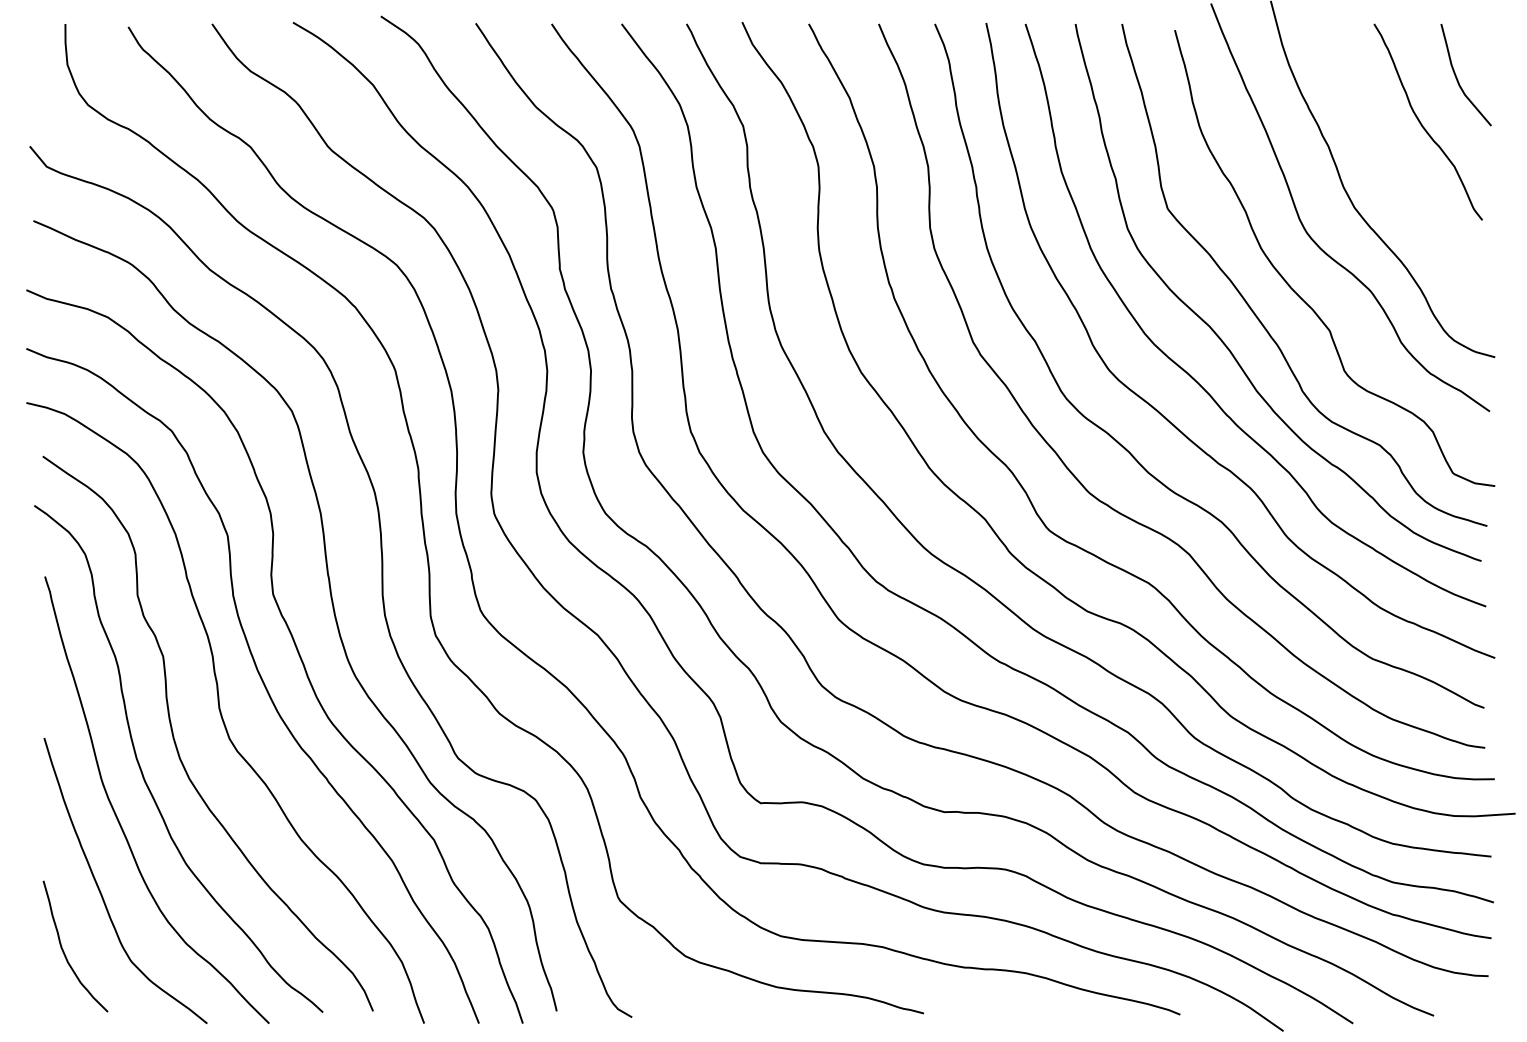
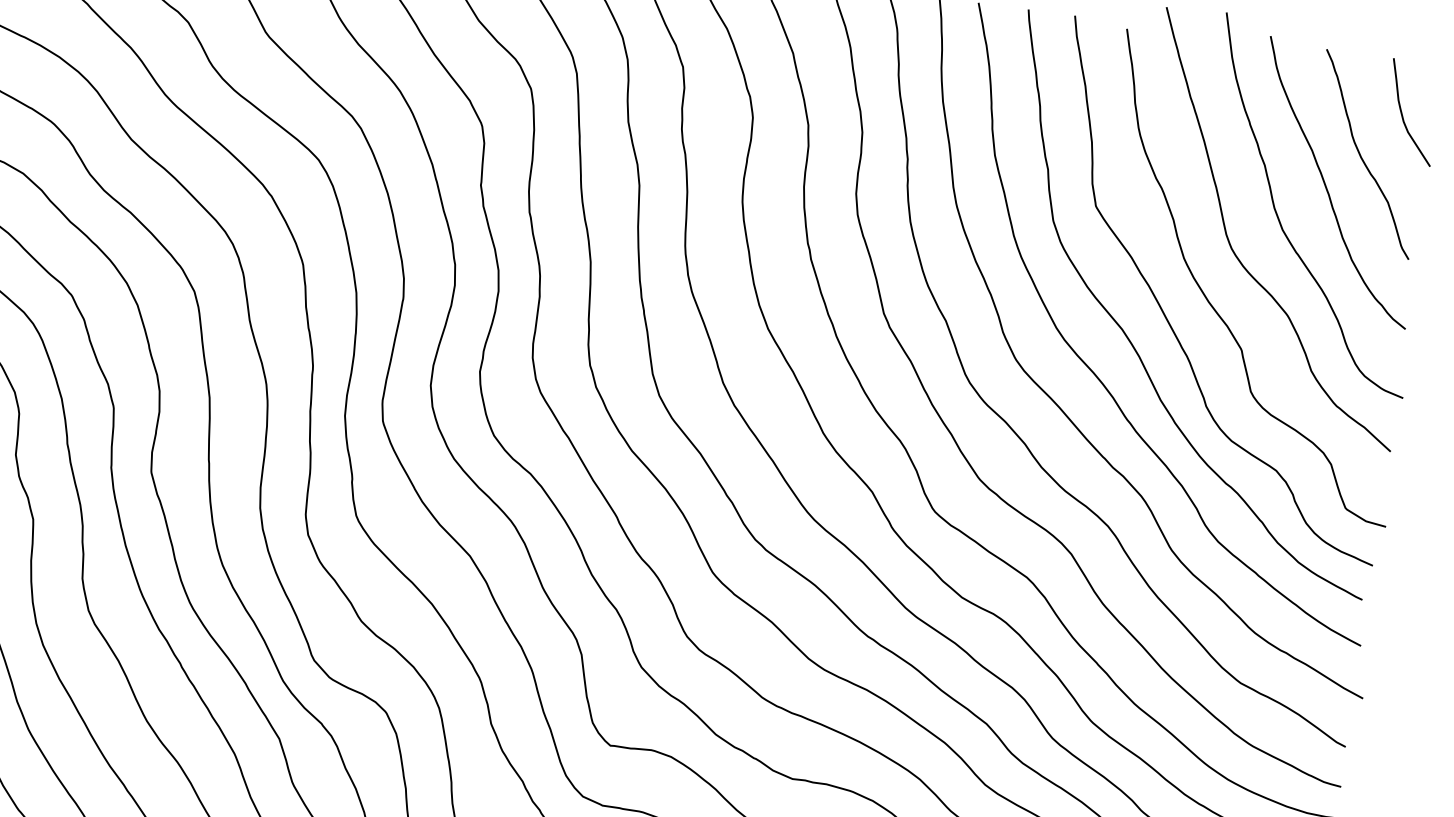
curve: (1392, 159) -> (1327, 187), added

